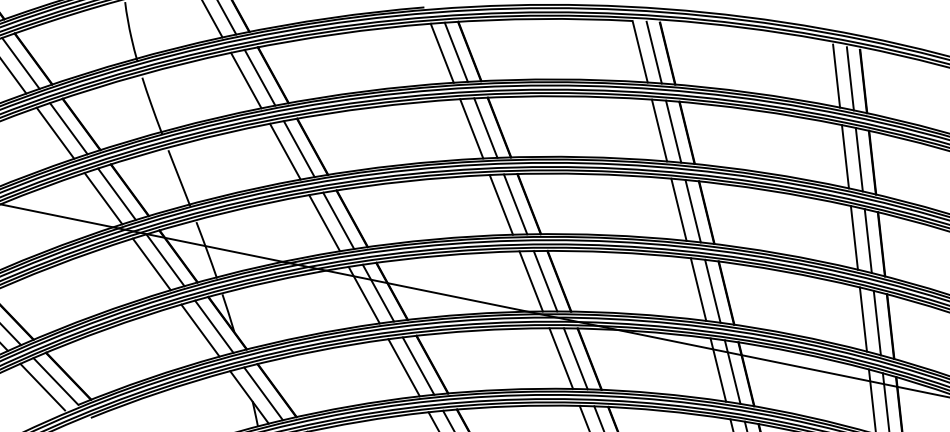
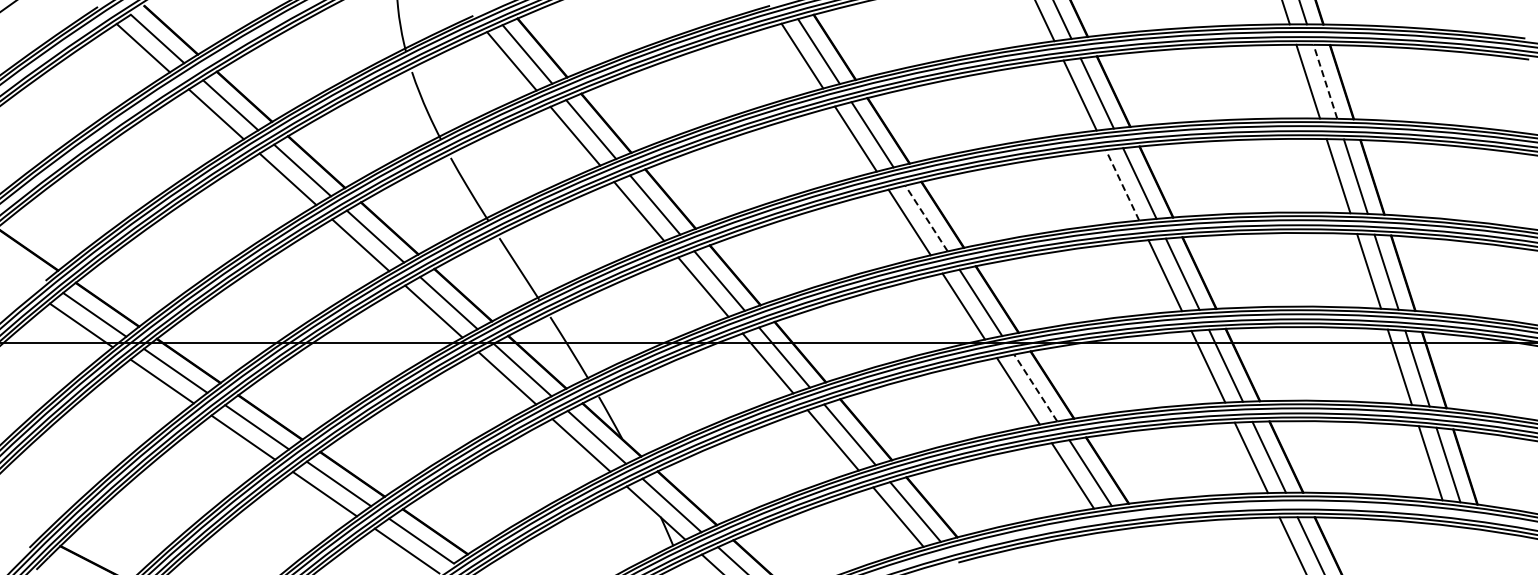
line: (859, 159) -> (1325, 81), solid -> dashed
line: (515, 204) -> (926, 218), solid -> dashed
line: (678, 209) -> (1122, 185), solid -> dashed
line: (575, 359) -> (1035, 388), solid -> dashed

